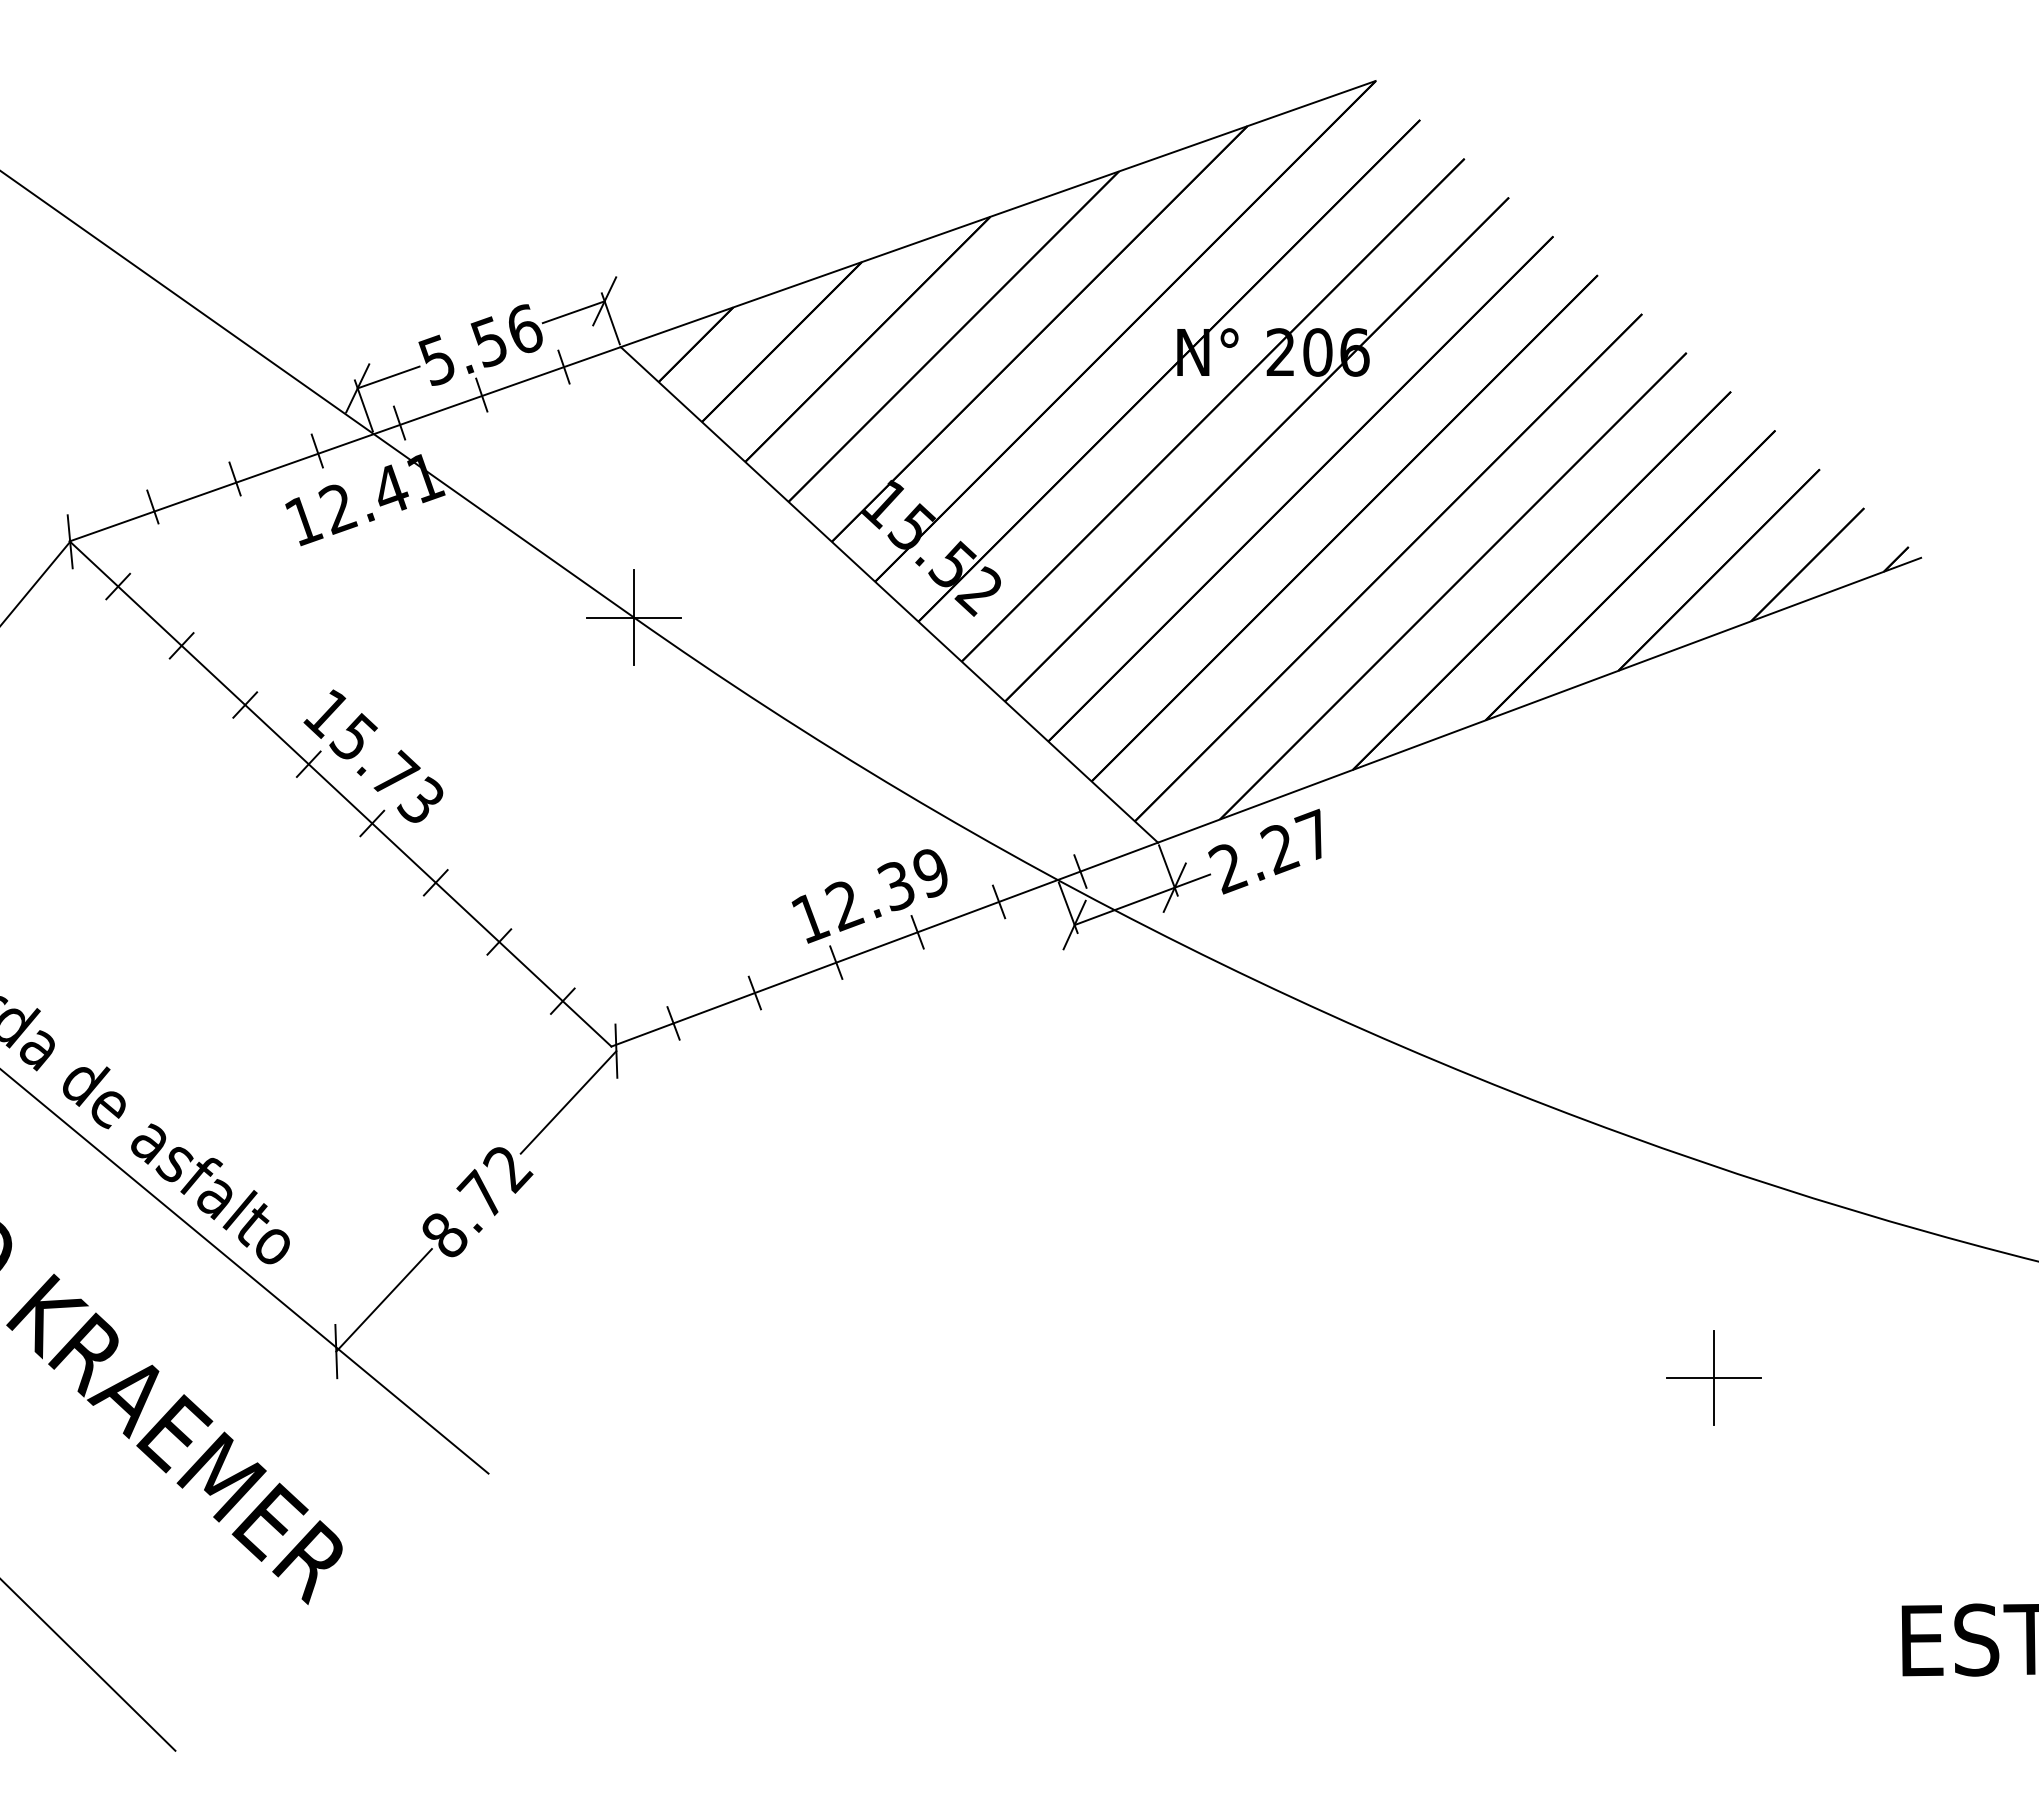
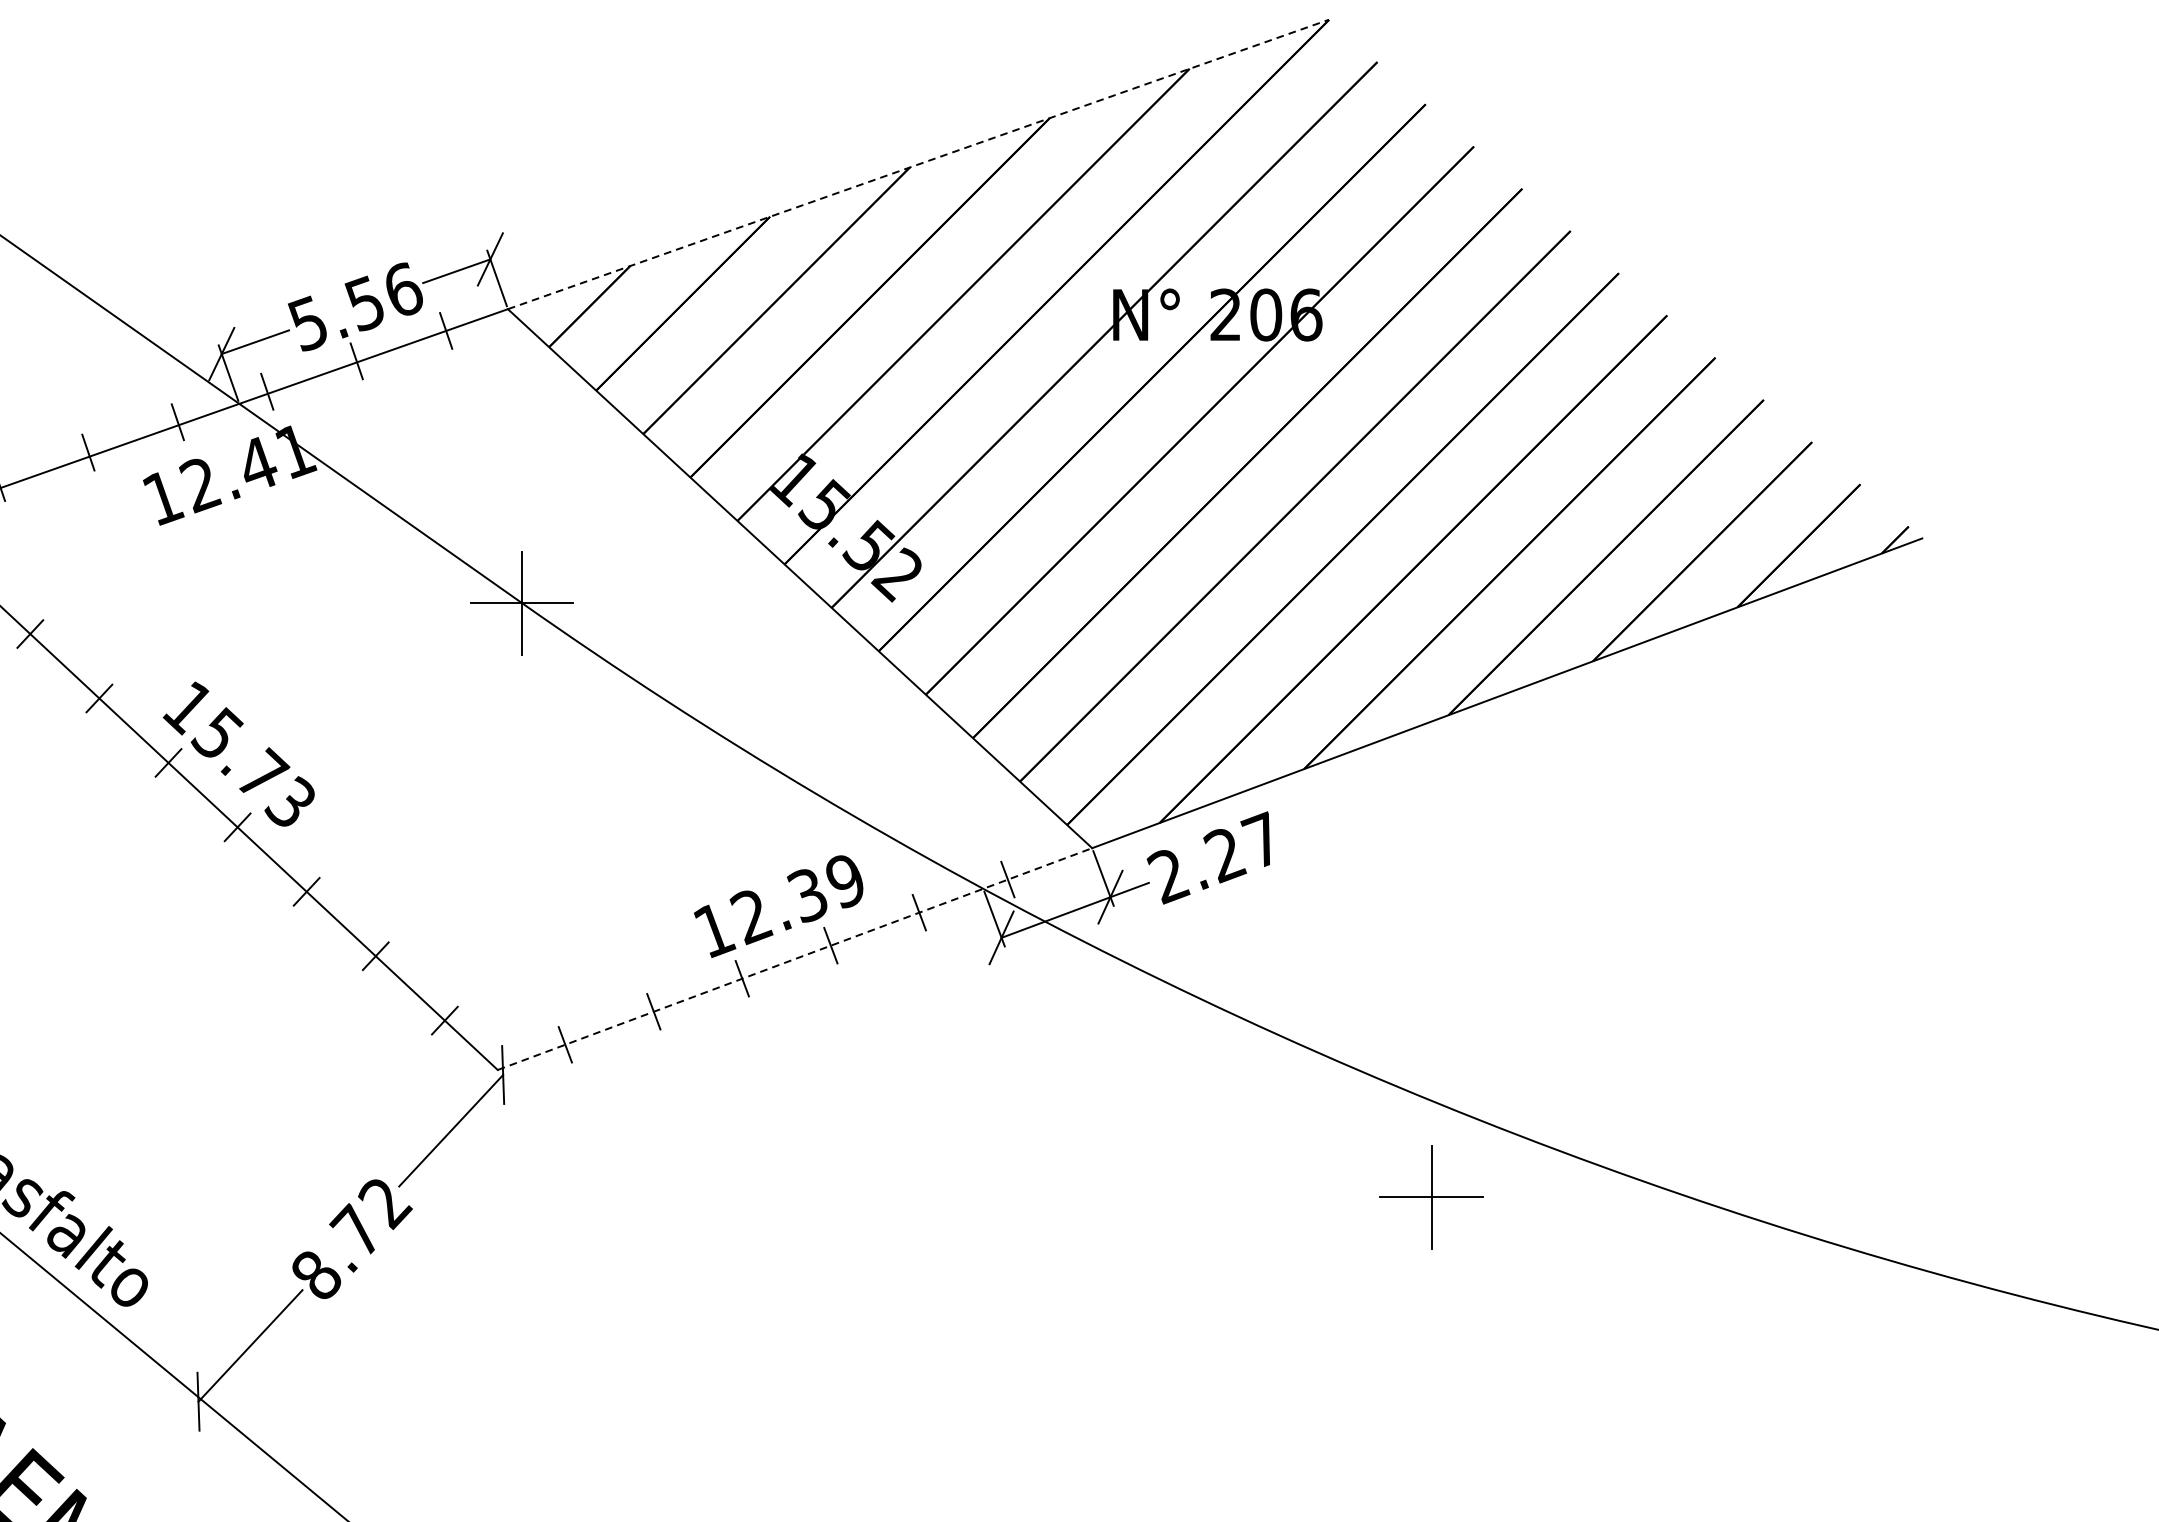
line: (998, 213) -> (918, 163), solid -> dashed
line: (884, 944) -> (794, 958), solid -> dashed
part: (1713, 1377) -> (1431, 1197), moved

